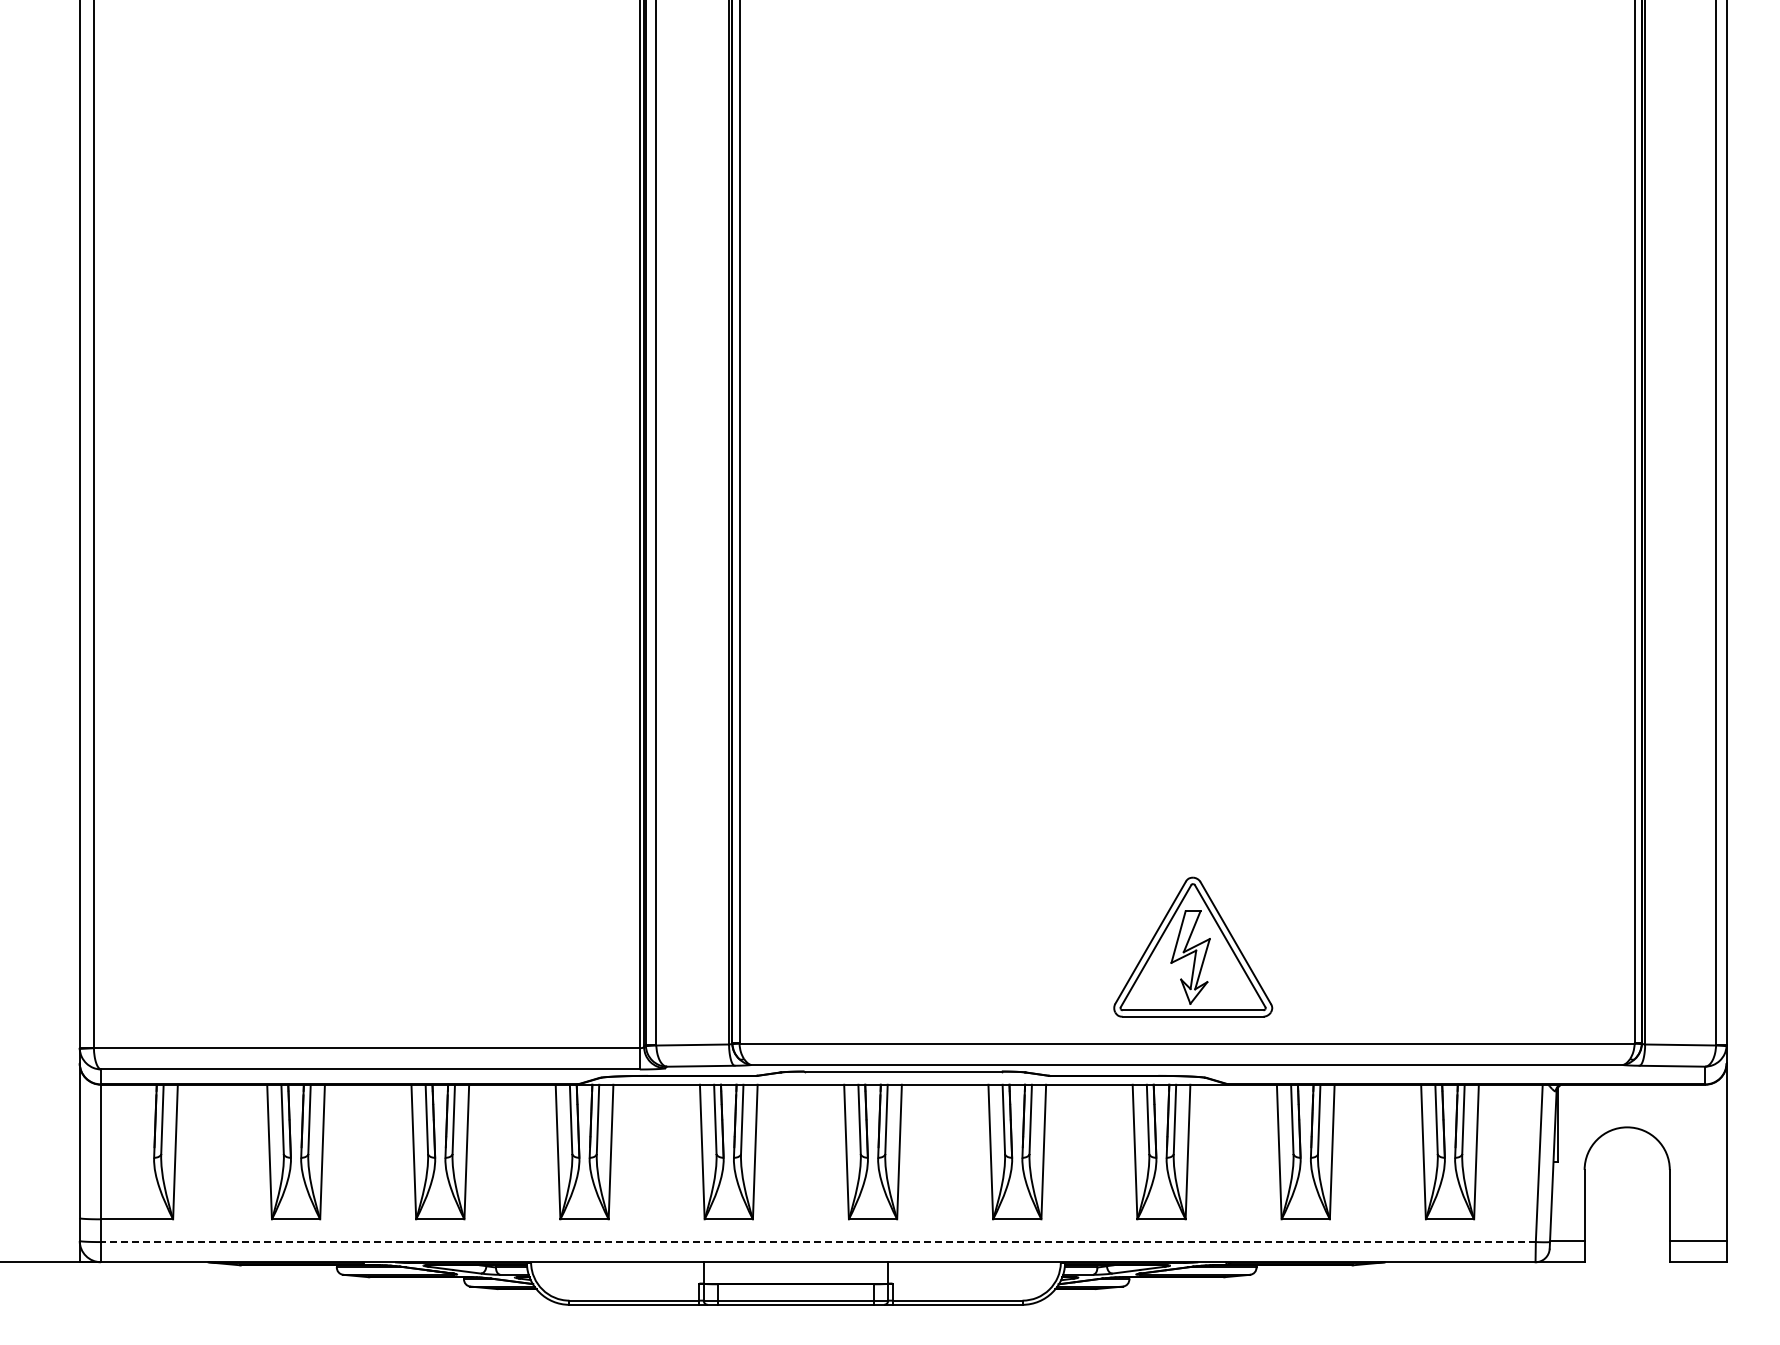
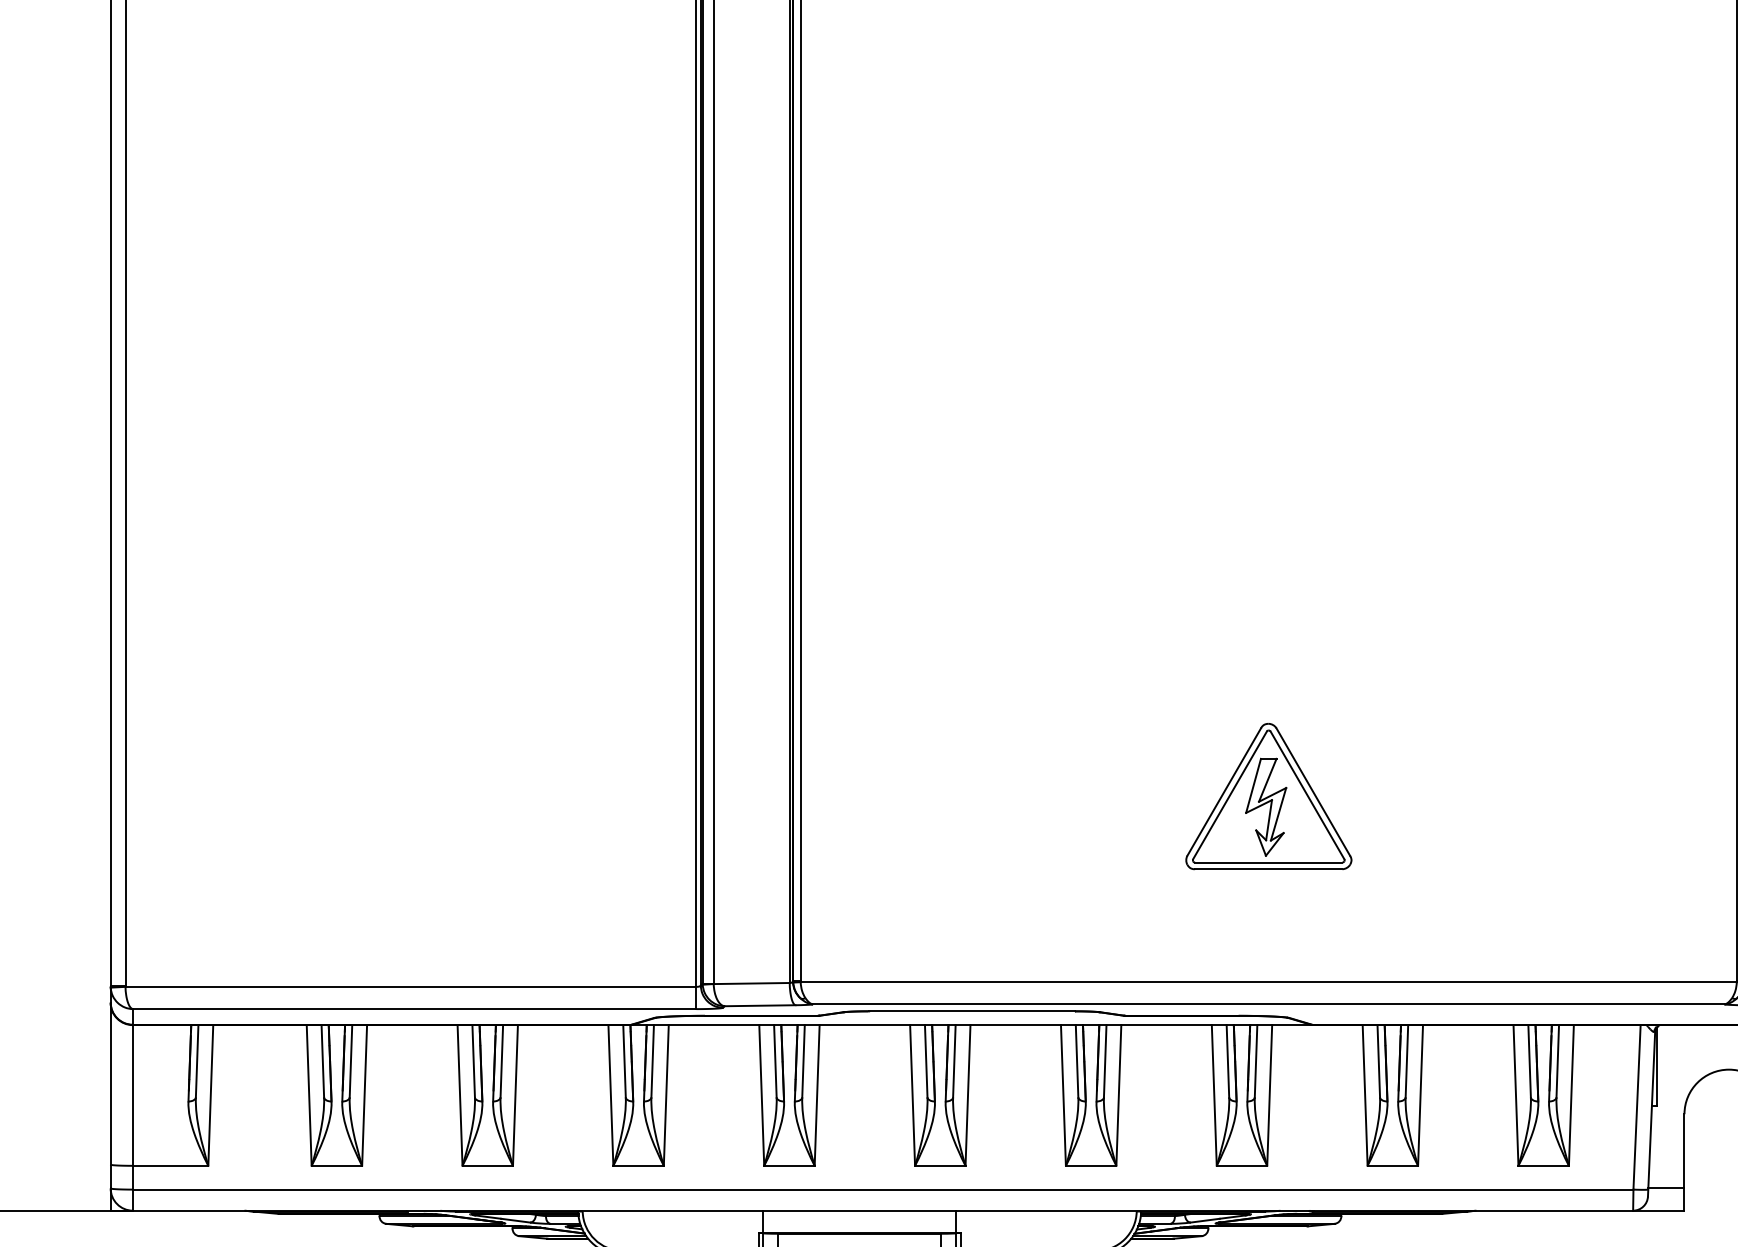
part: (1193, 946) -> (1269, 795), moved
line: (817, 1242) -> (882, 1190), dashed -> solid

